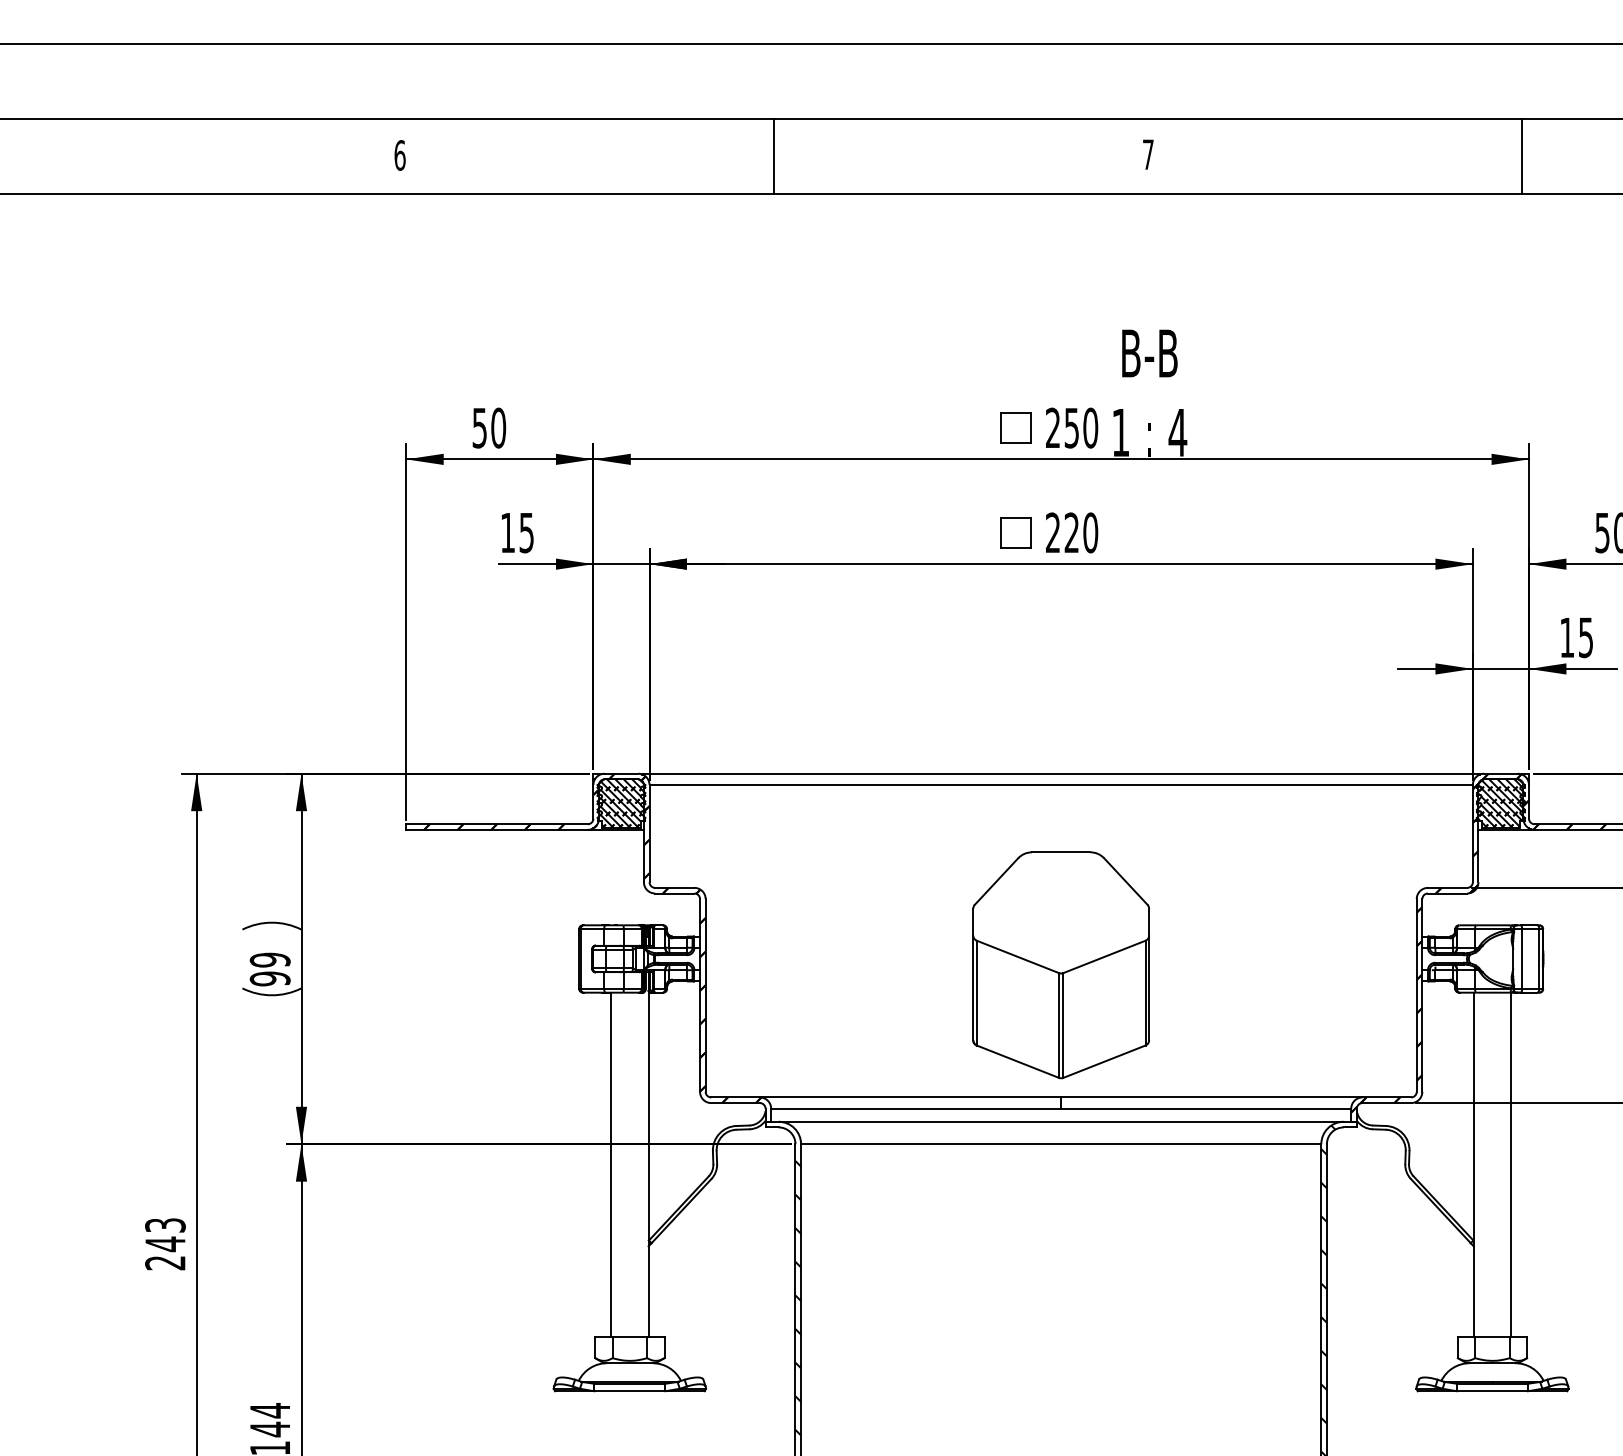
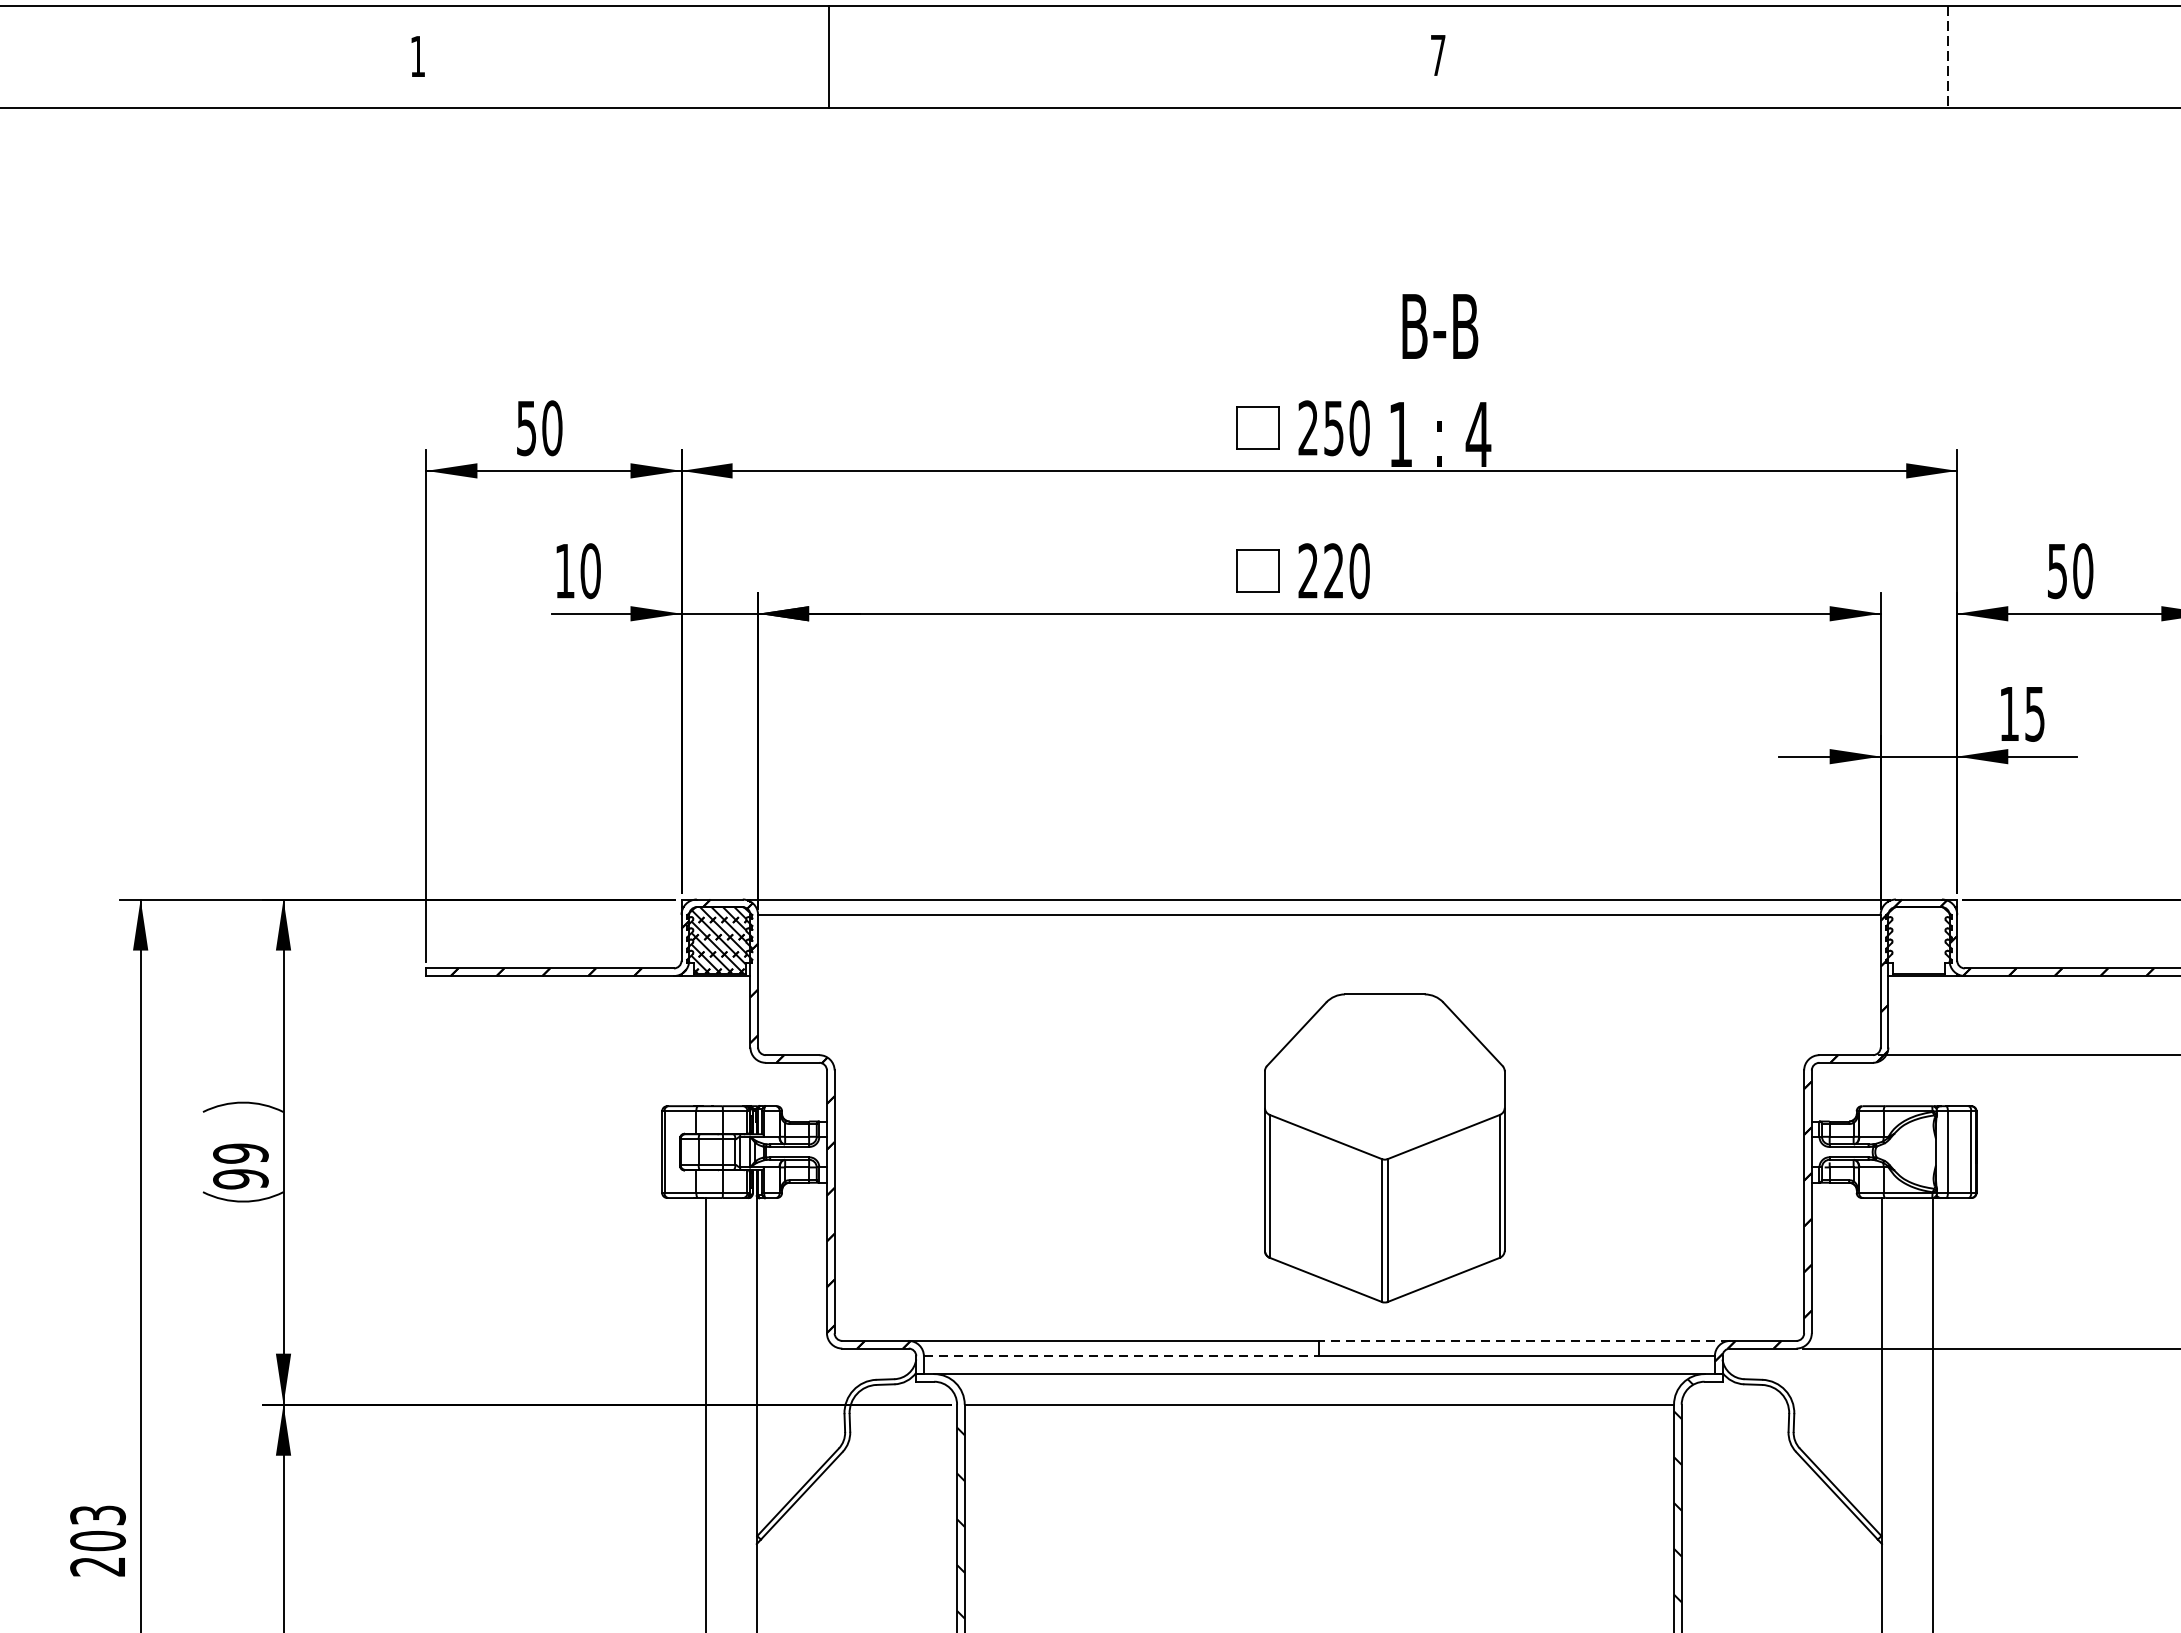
text: (399, 155) -> (417, 56), 6 -> 1
line: (773, 155) -> (828, 56), moved
line: (1522, 156) -> (1948, 57), solid -> dashed
text: (526, 532) -> (590, 570), 15 -> 10
hatch: (1499, 803) -> (1917, 940), removed
part: (1060, 965) -> (1383, 1148), moved
line: (1211, 1097) -> (1524, 1340), solid -> dashed
line: (916, 1108) -> (1122, 1355), solid -> dashed
text: (165, 1244) -> (98, 1541), 243 -> 203

